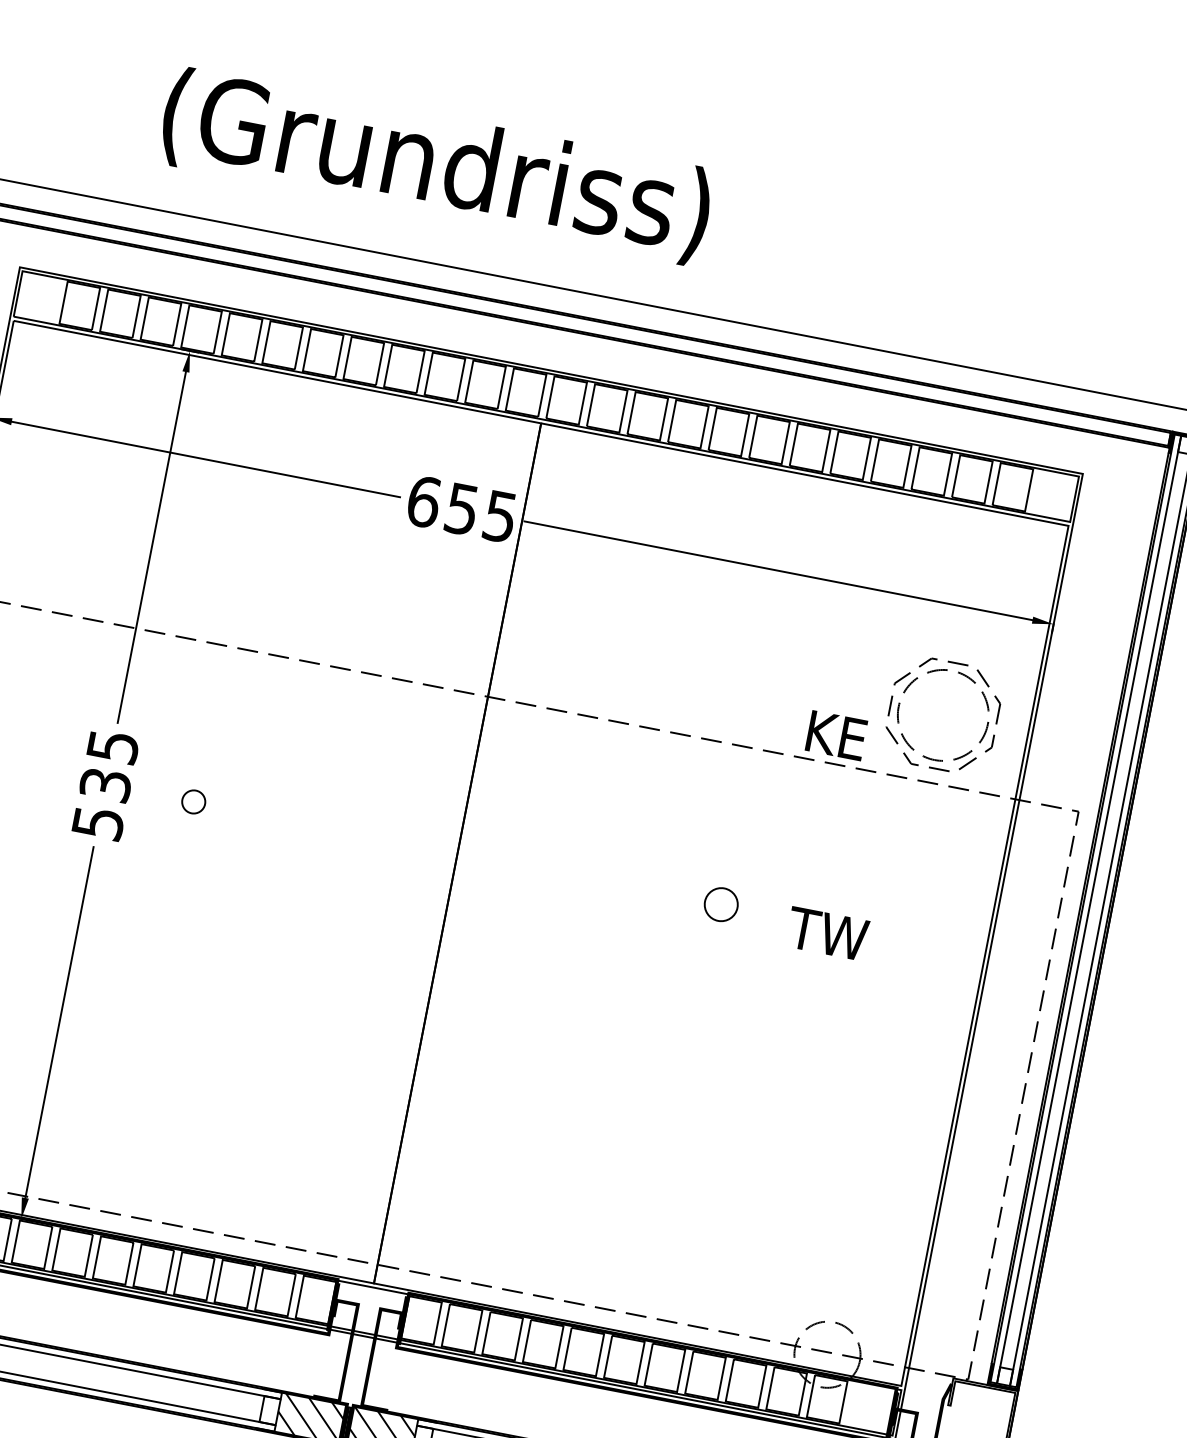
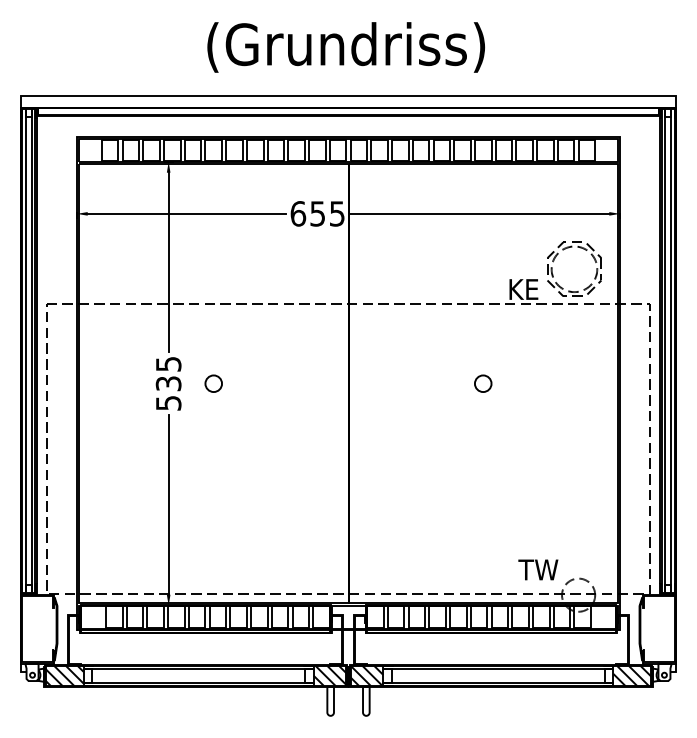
text: (434, 166) -> (345, 47), moved
circle: (193, 801) -> (213, 383), size x1.43
text: (827, 933) -> (538, 569), moved

